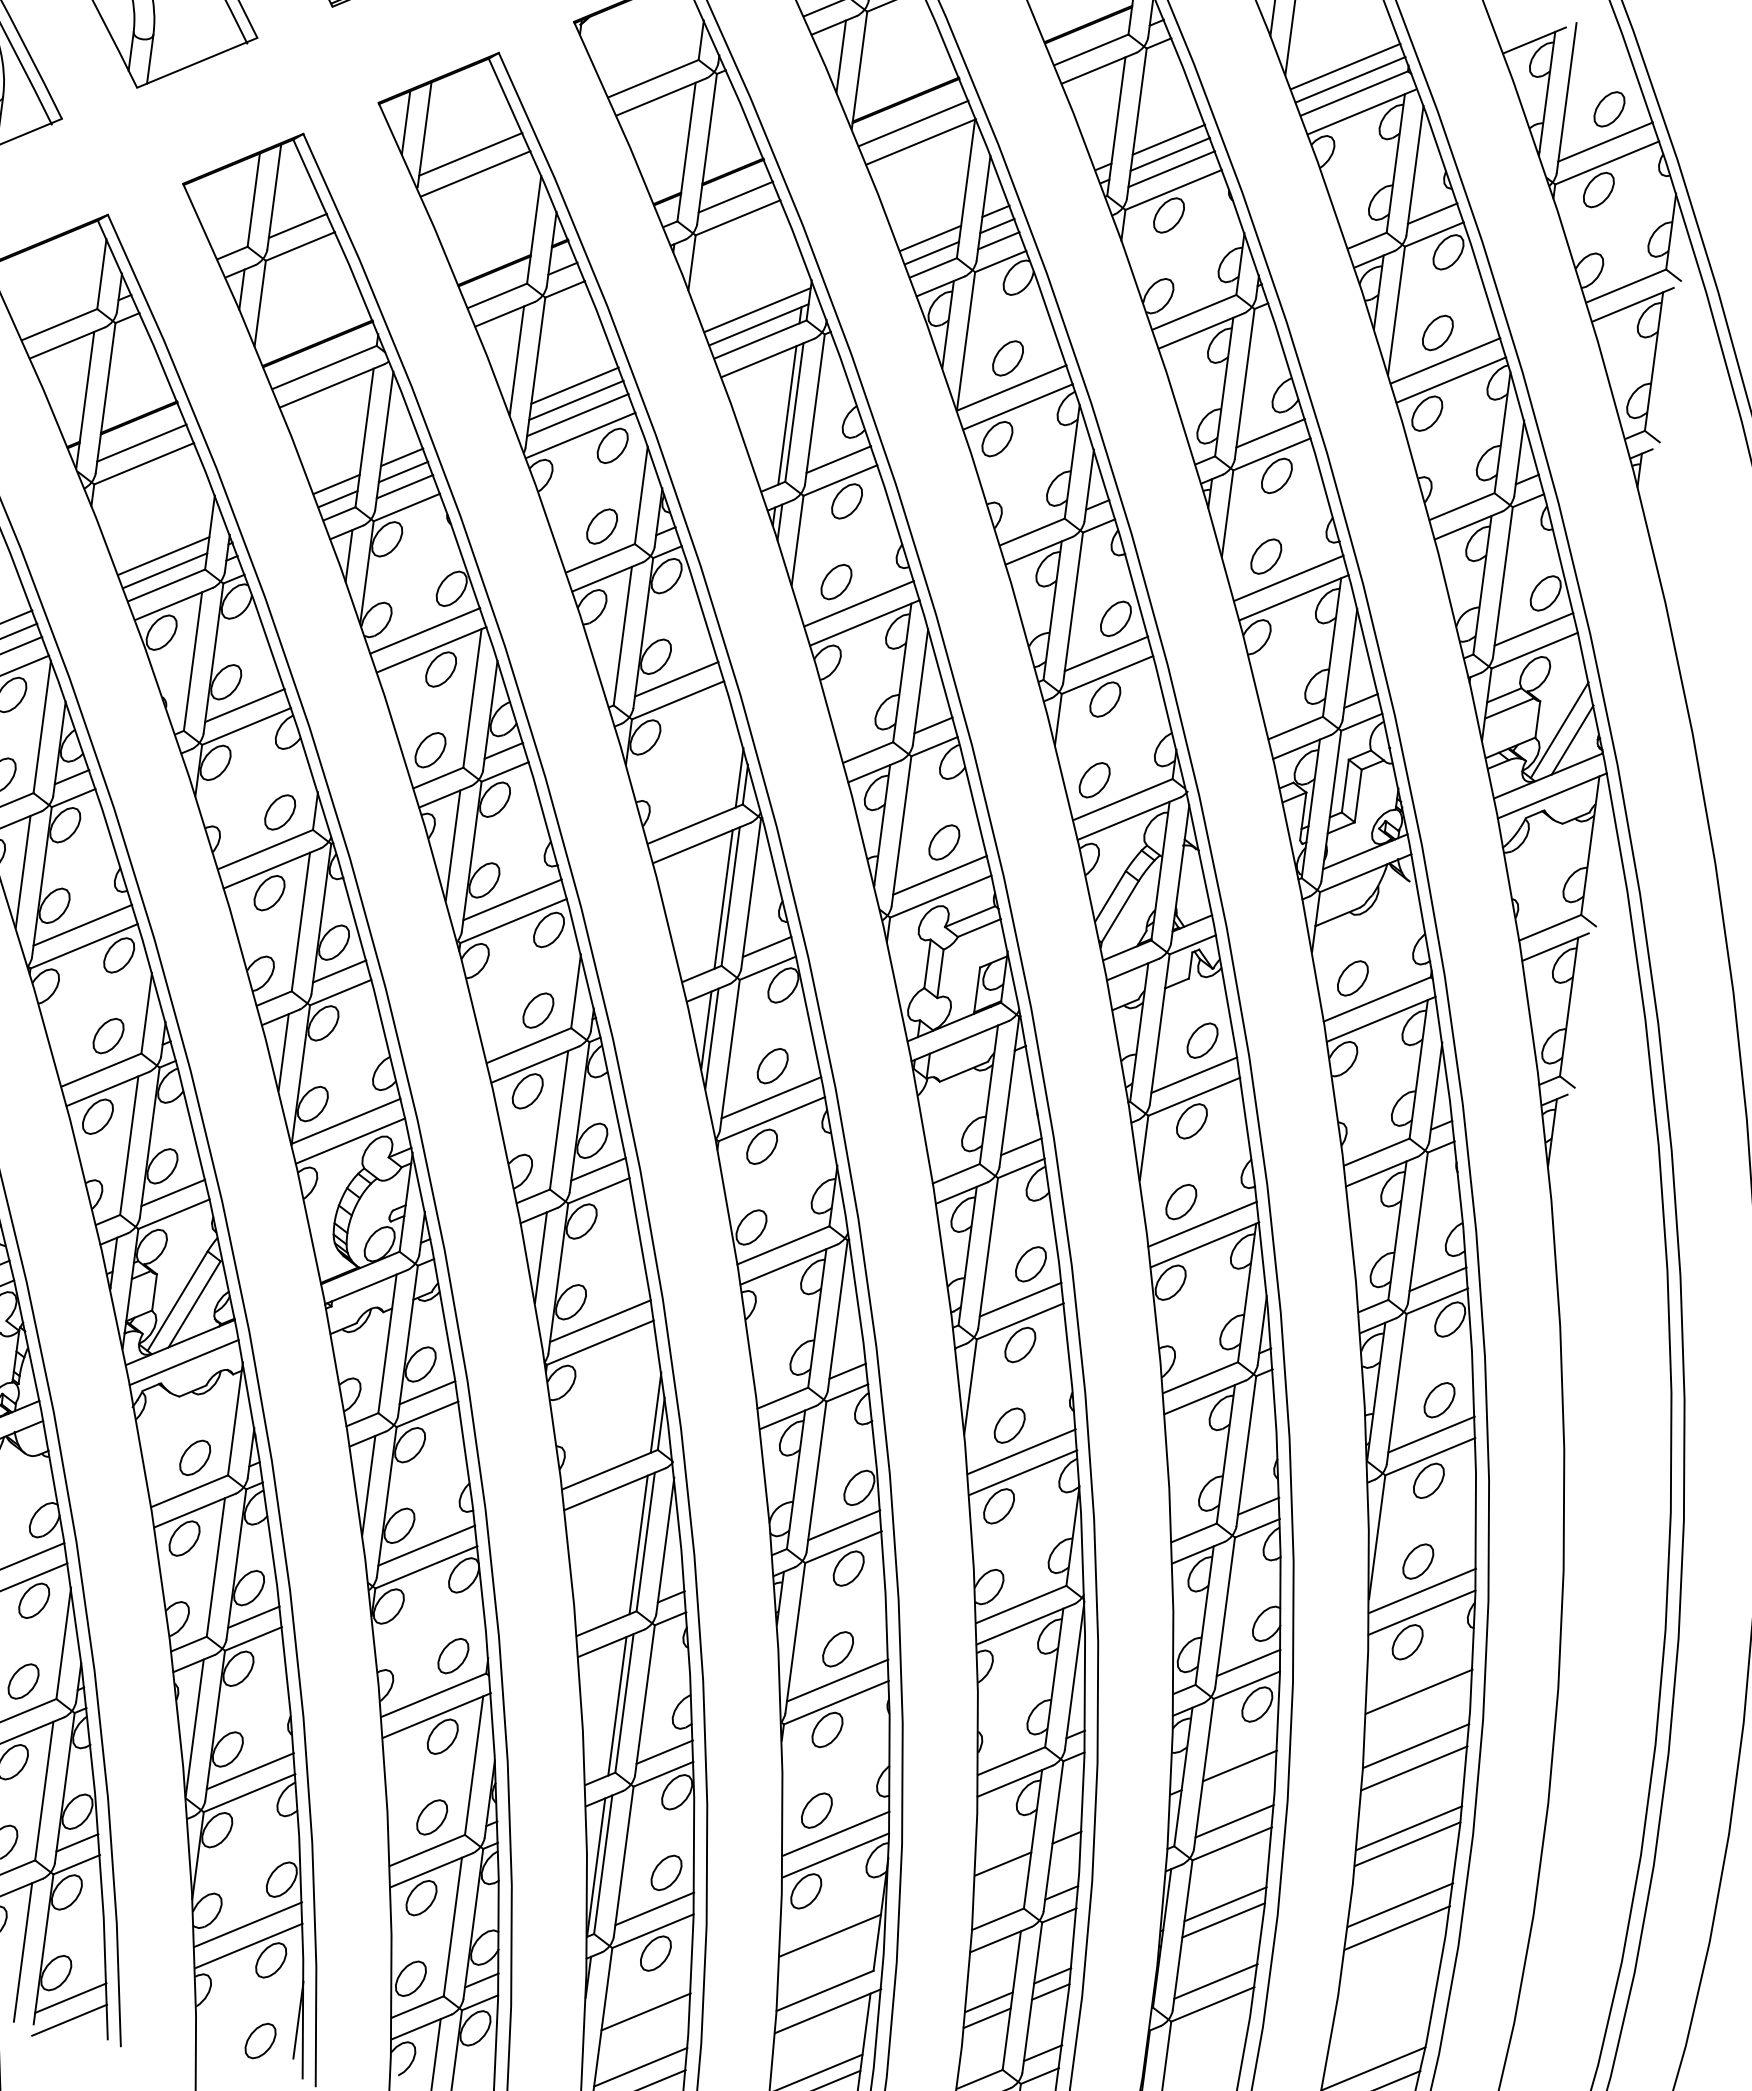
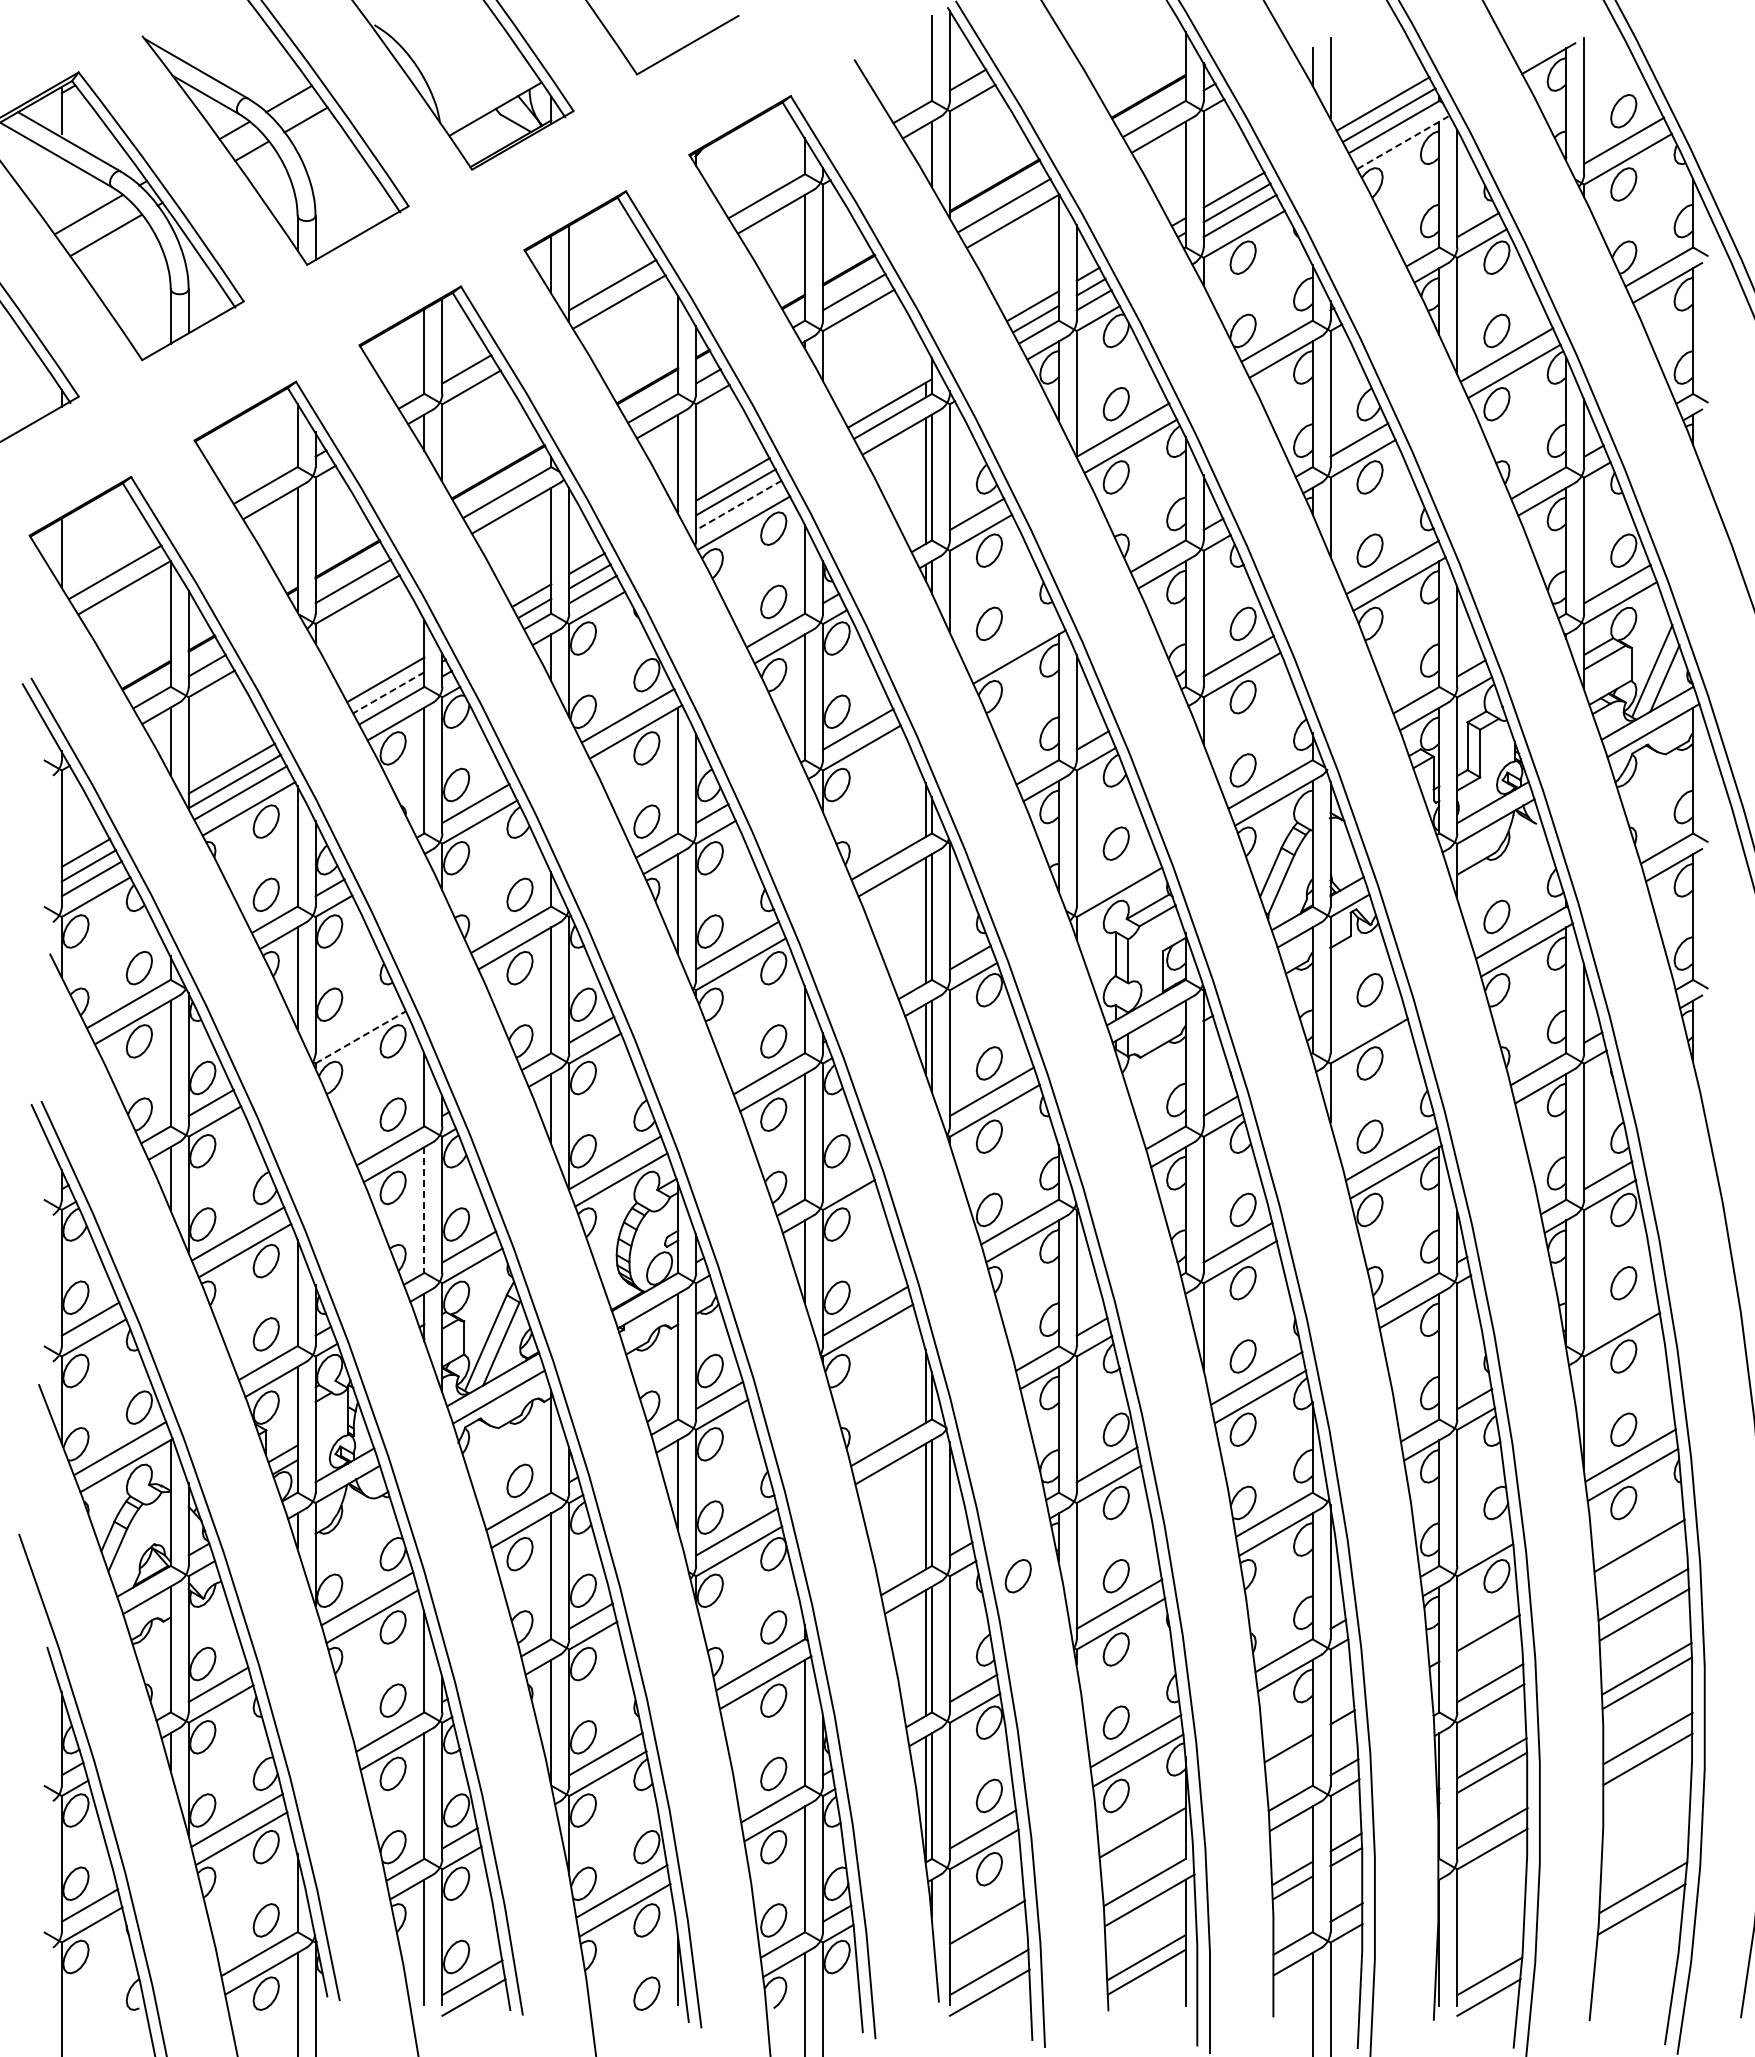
line: (1361, 111) -> (1402, 142), solid -> dashed
line: (756, 310) -> (886, 390), removed
line: (577, 415) -> (738, 505), solid -> dashed
line: (165, 570) -> (389, 692), solid -> dashed
line: (859, 603) -> (1012, 640), removed
line: (939, 875) -> (1115, 873), removed
line: (82, 924) -> (356, 1018), removed
line: (84, 946) -> (361, 1037), solid -> dashed
line: (1194, 1074) -> (1366, 1021), removed
line: (129, 1146) -> (424, 1210), solid -> dashed
line: (599, 1168) -> (846, 1175), removed
line: (1431, 1434) -> (1620, 1314), removed
part: (729, 1635) -> (1017, 1576), added
line: (1248, 1662) -> (1484, 1539), removed

